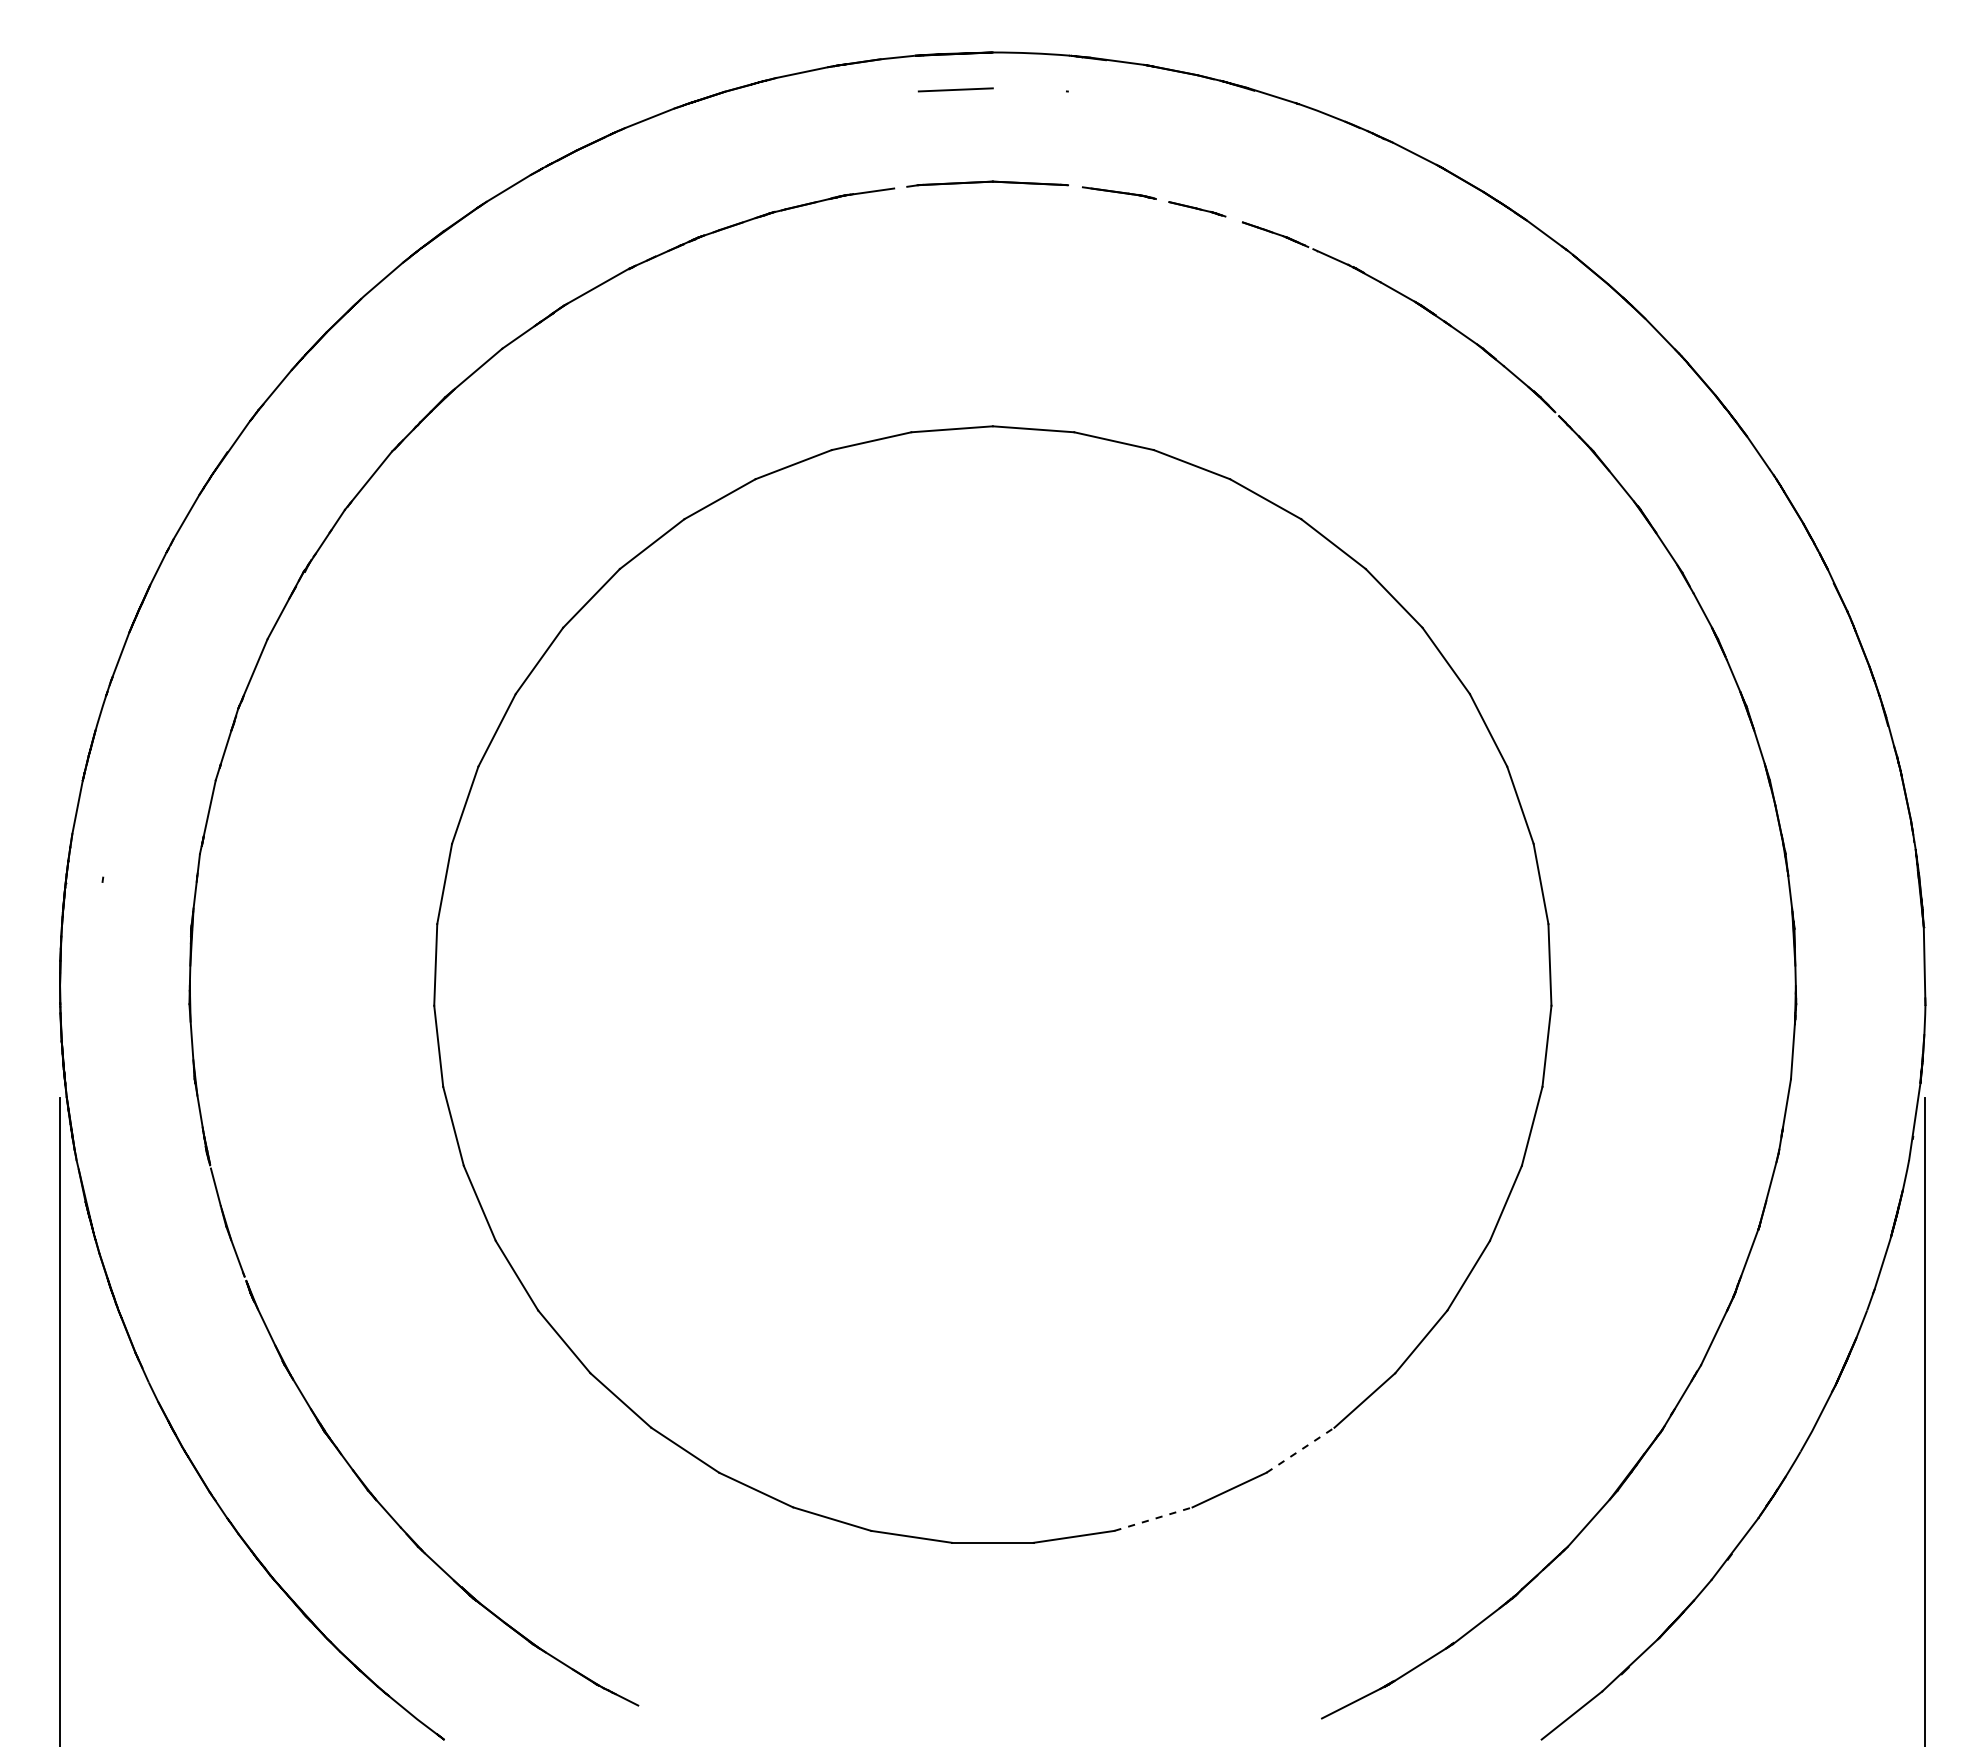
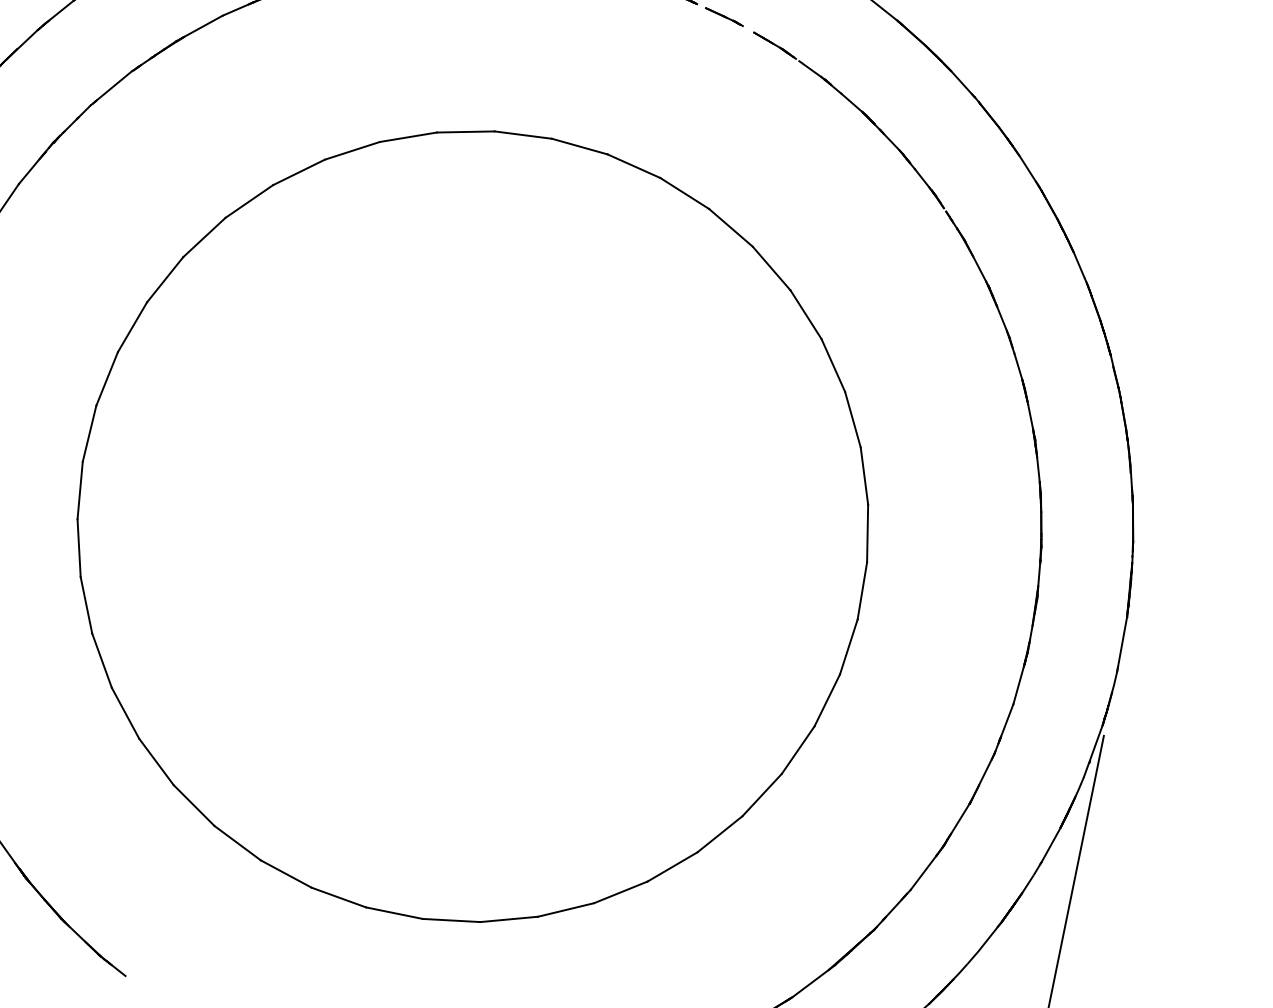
line: (1300, 1450) -> (620, 892), dashed -> solid
line: (1153, 1519) -> (509, 919), dashed -> solid

